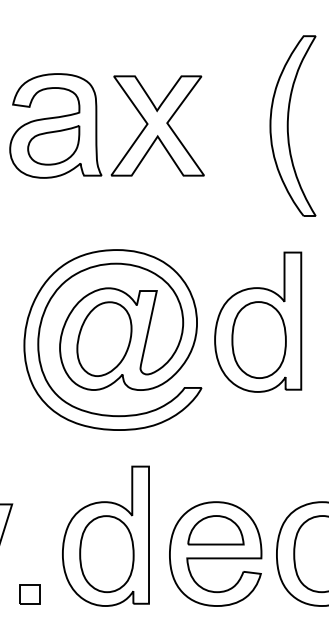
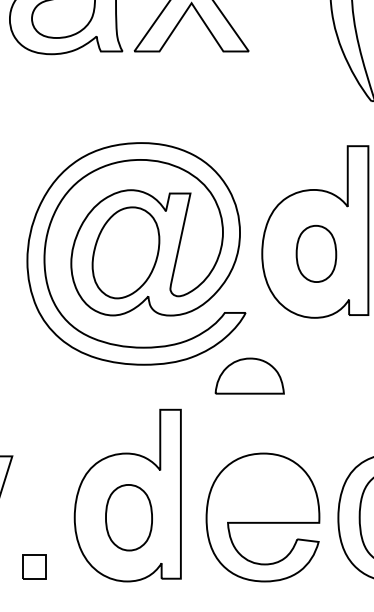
part: (258, 339) -> (315, 253), size x0.6
part: (215, 530) -> (249, 376), moved
part: (106, 554) -> (128, 518), size x0.7

